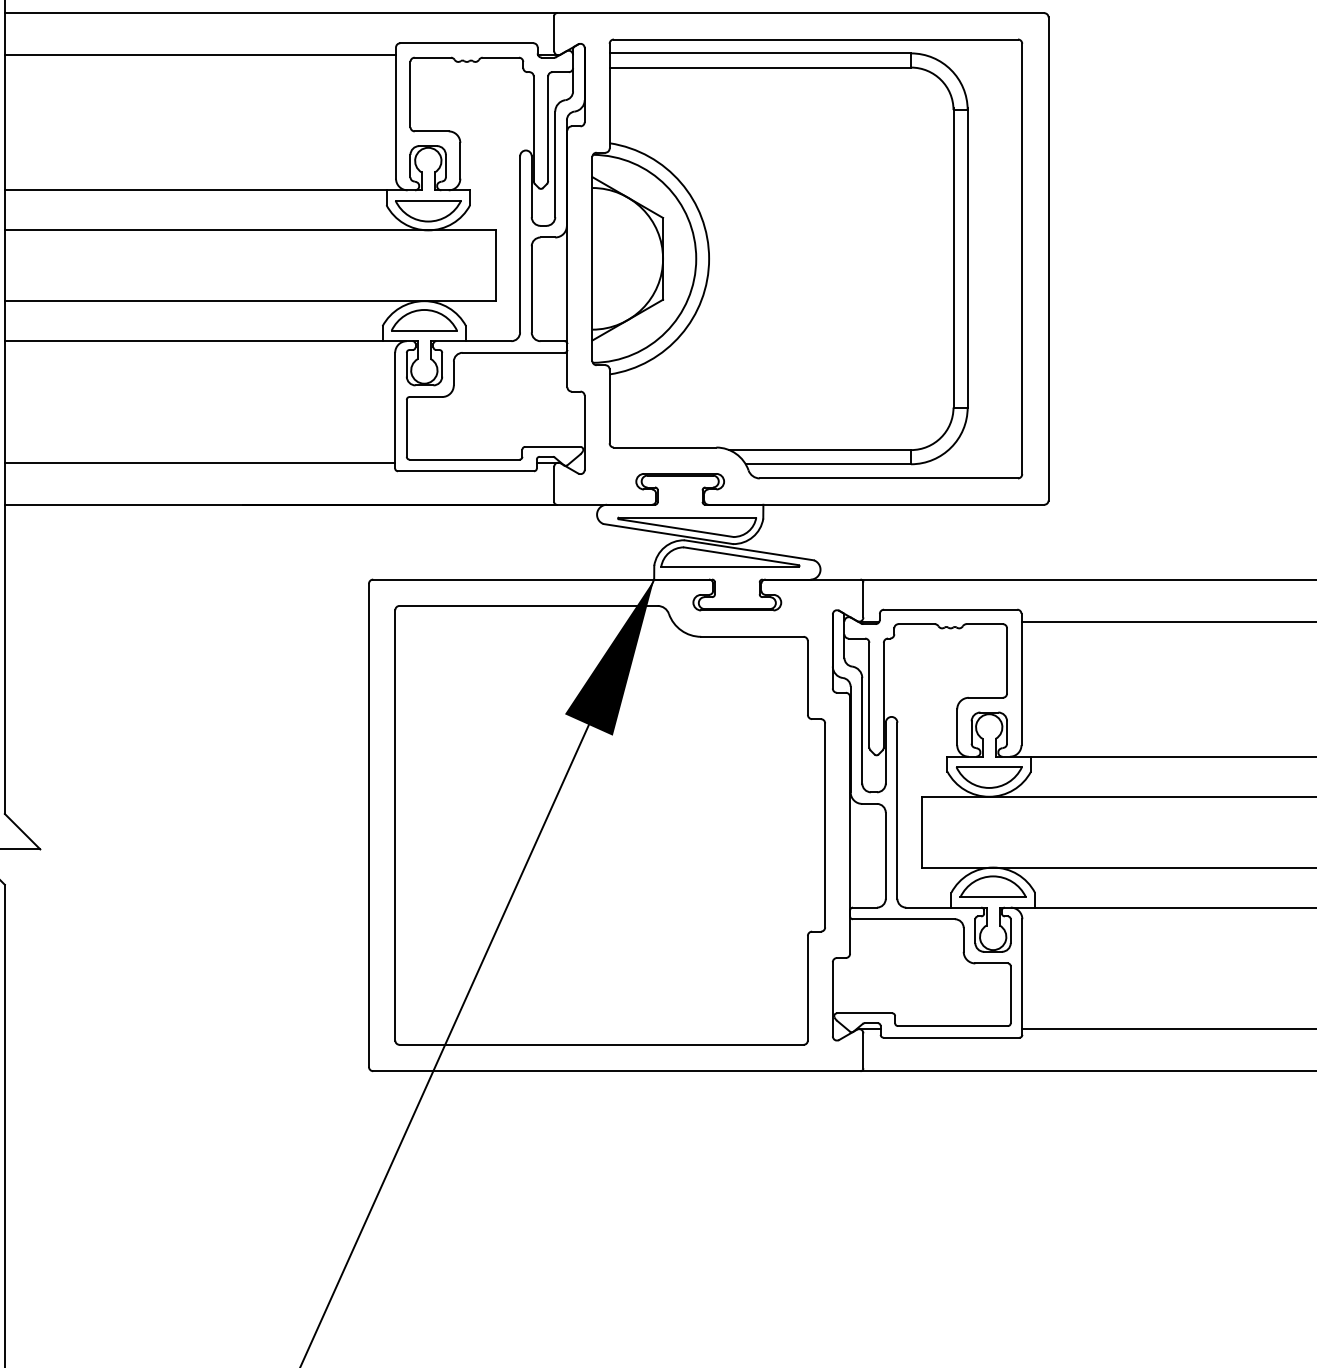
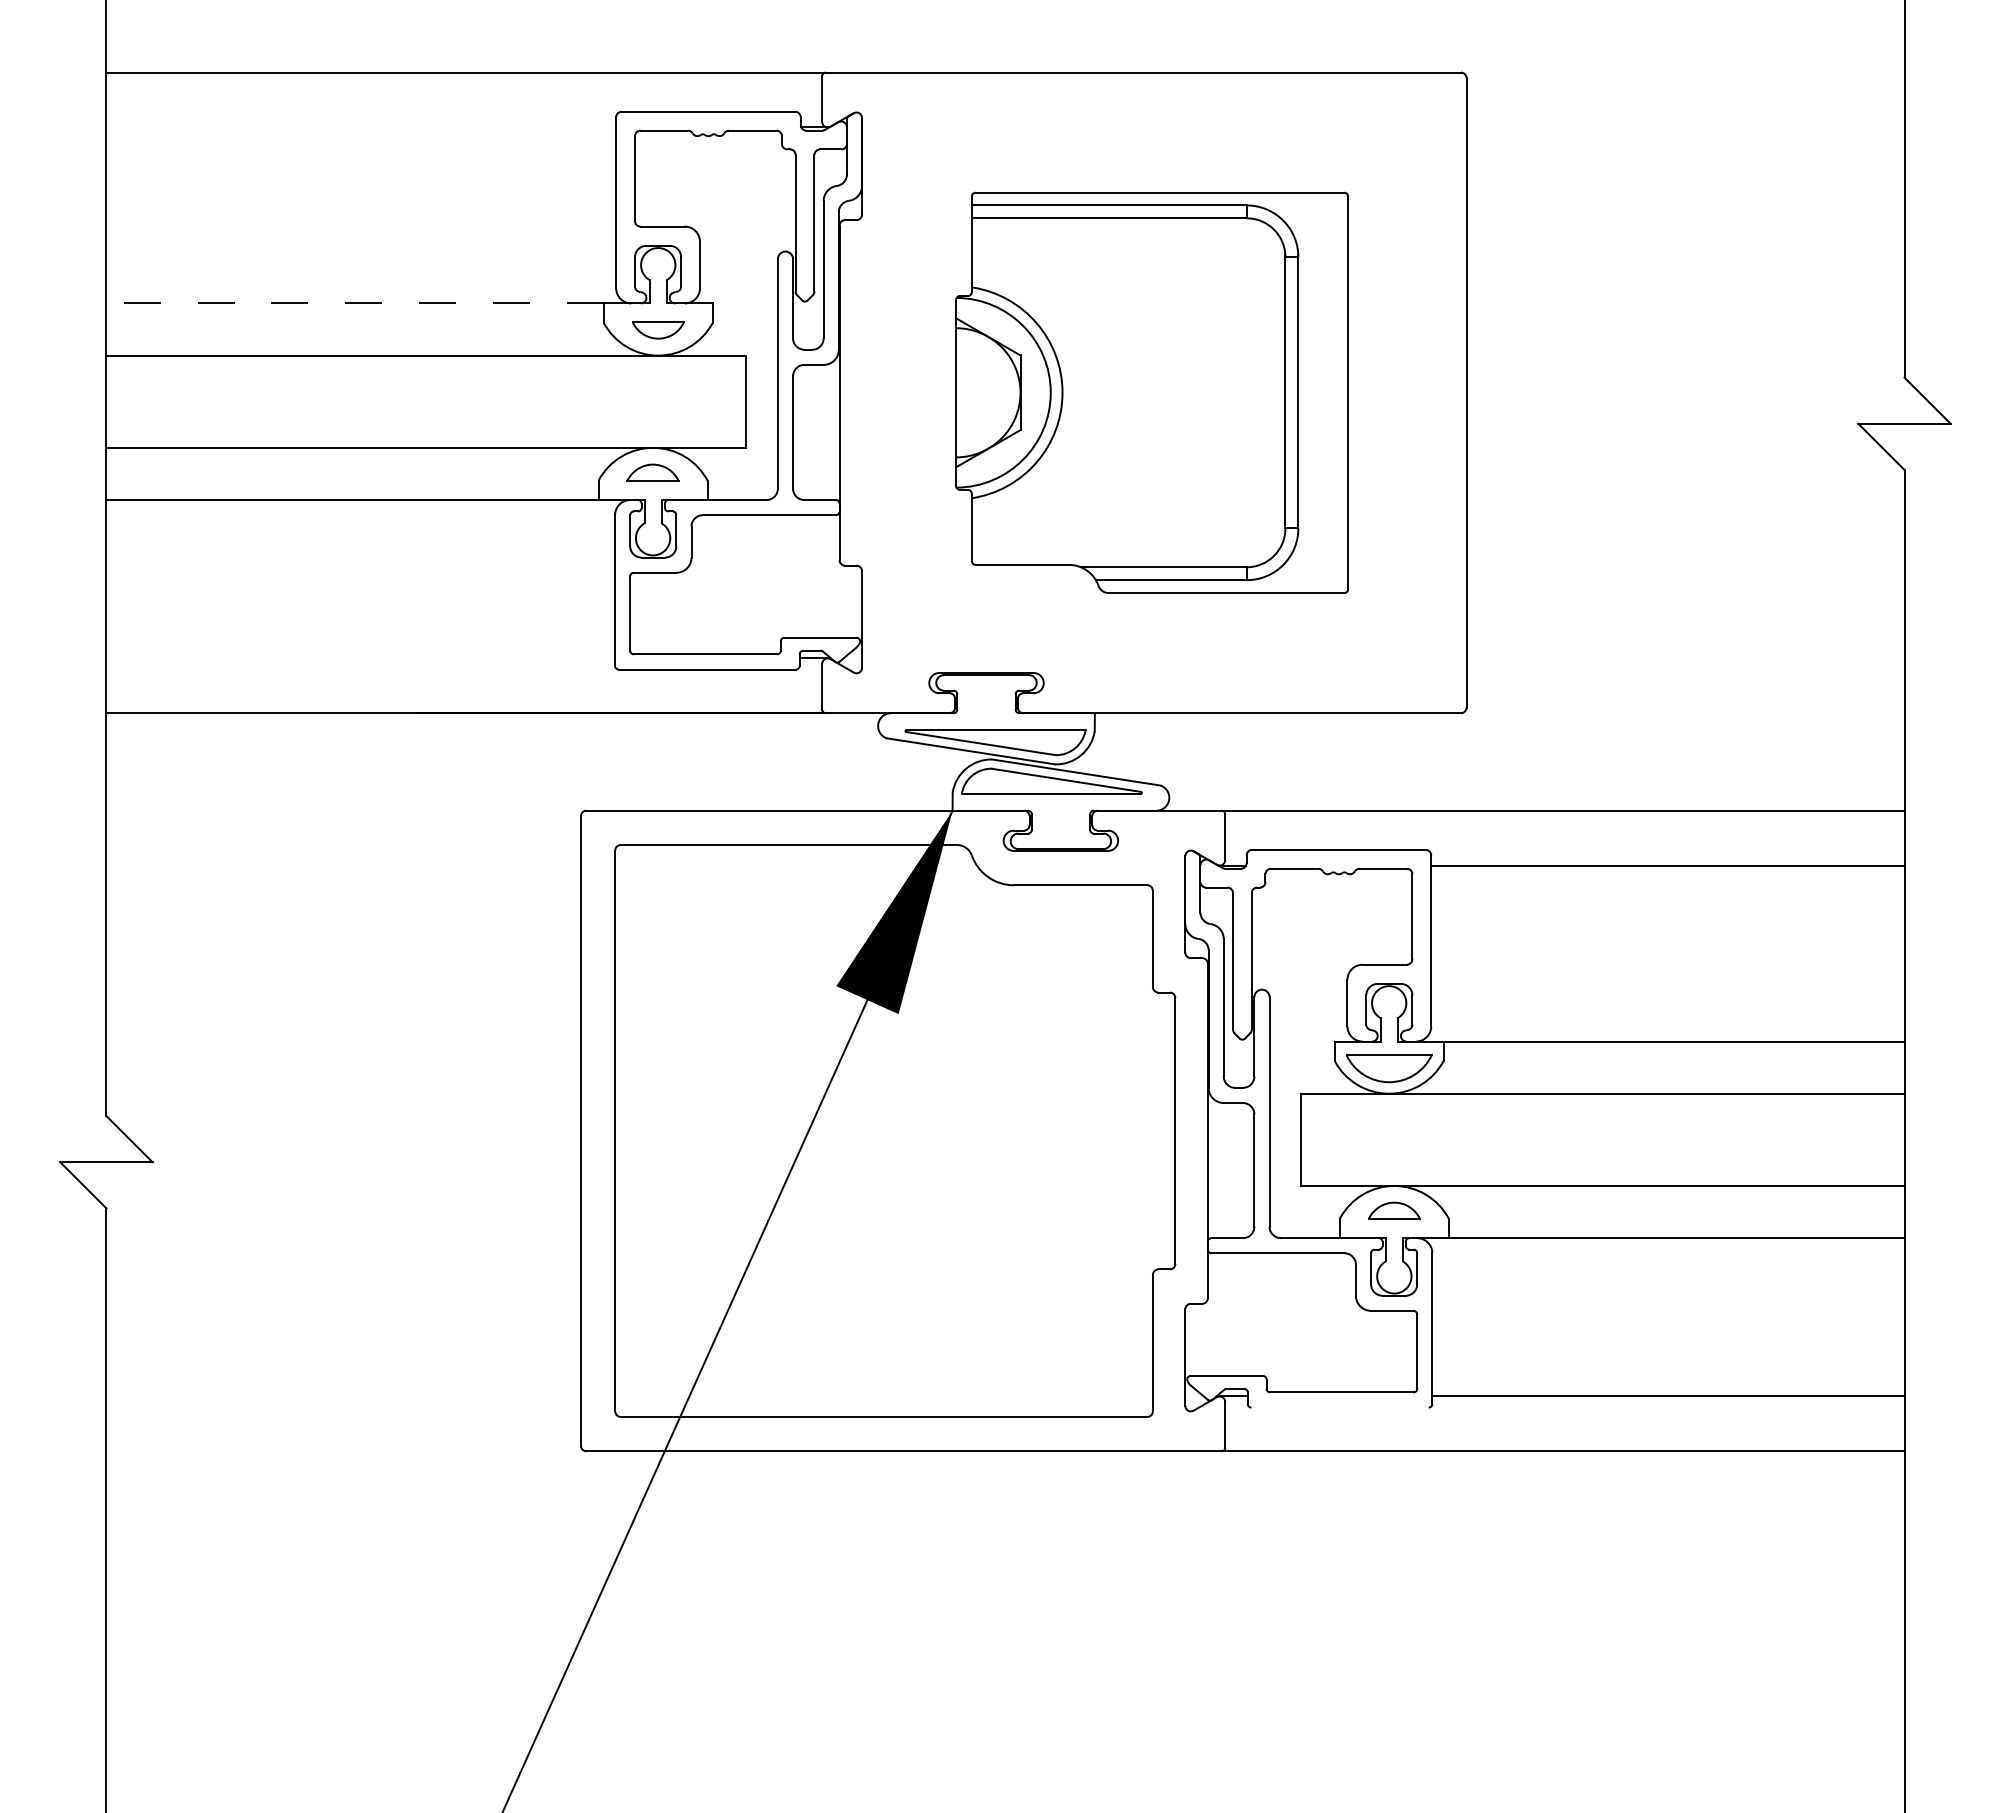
line: (200, 55) -> (361, 127), removed
line: (195, 190) -> (355, 303), solid -> dashed
part: (428, 211) -> (658, 330), size x0.6
part: (806, 258) -> (1151, 392), size x0.7
part: (423, 320) -> (652, 472), size x0.6
line: (199, 462) -> (360, 658), removed
part: (993, 886) -> (1394, 1210), size x0.6
line: (951, 1037) -> (1339, 1407), removed

